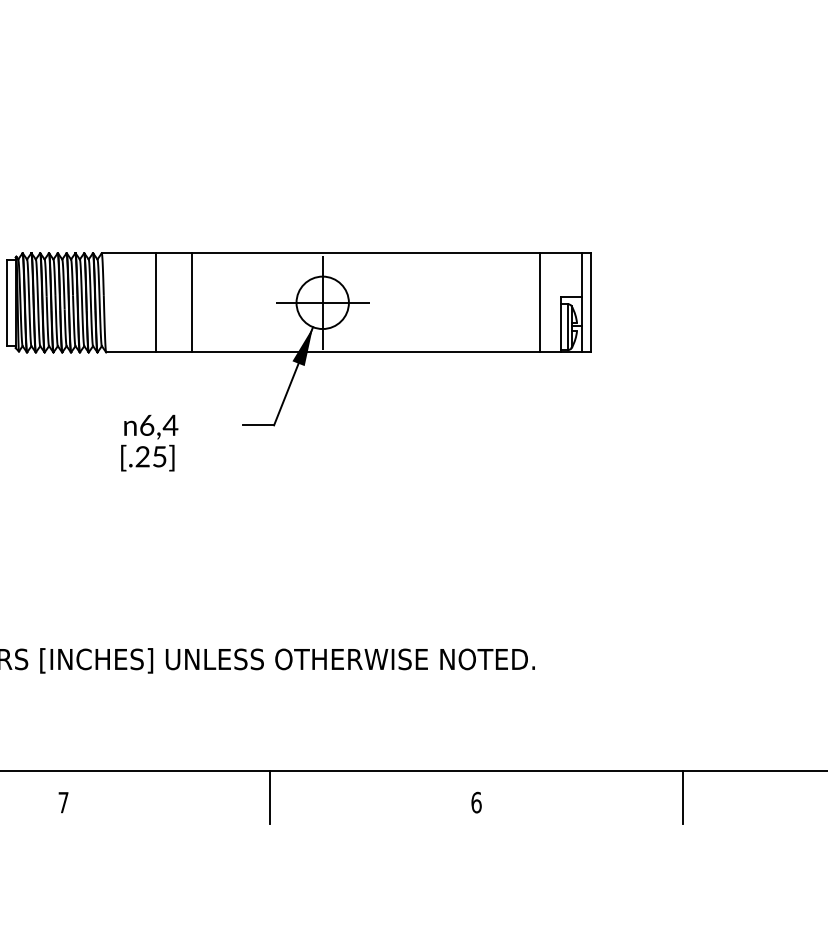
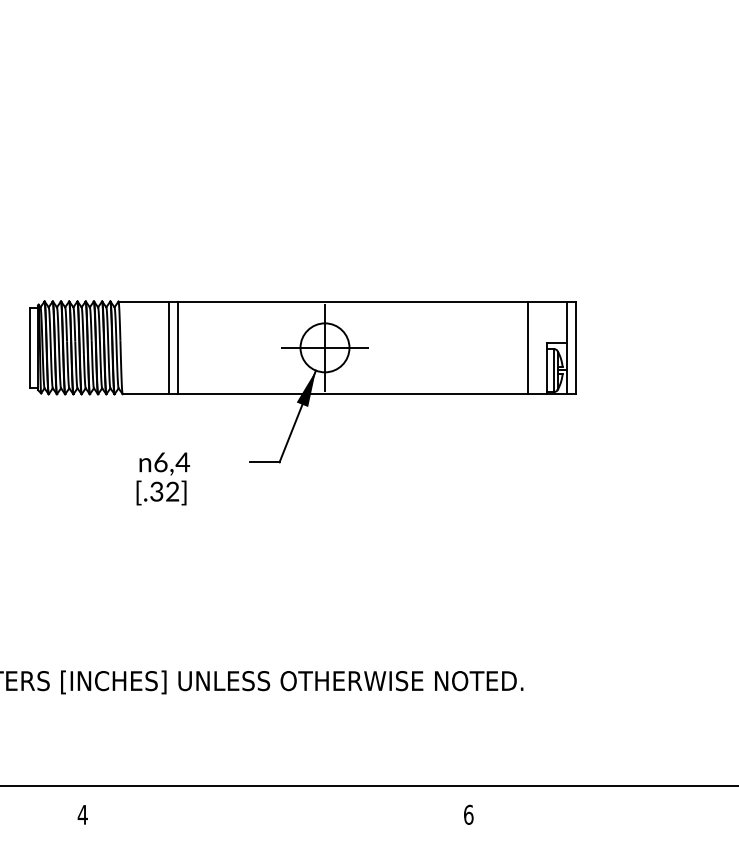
line: (191, 302) -> (178, 347), moved
text: (150, 456) -> (164, 491), [.25] -> [.32]
line: (270, 797) -> (276, 810), removed
line: (683, 797) -> (662, 810), removed
text: (63, 802) -> (82, 814), 7 -> 4

